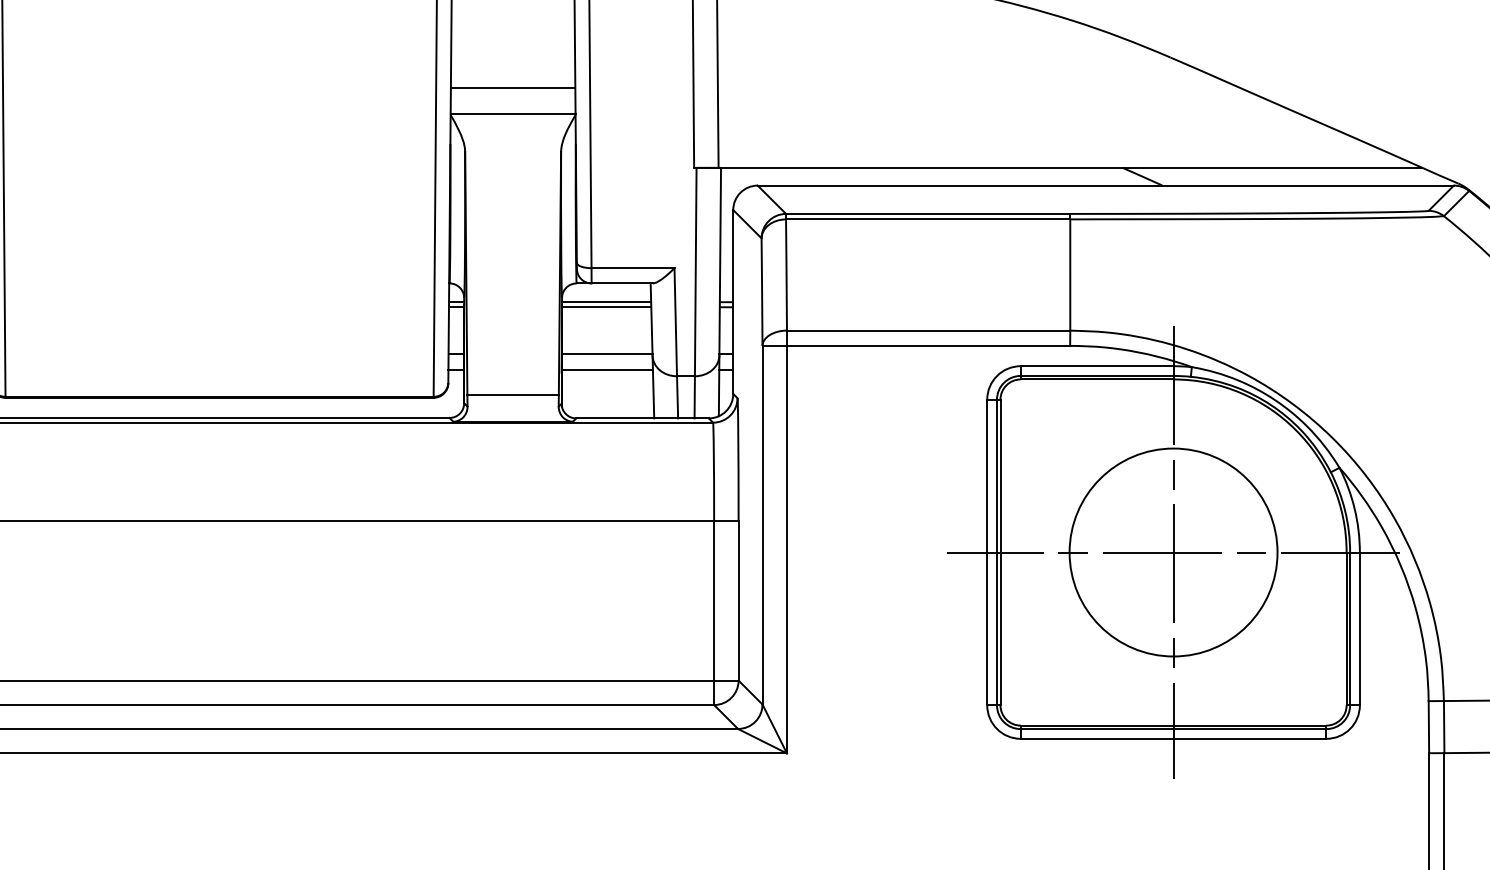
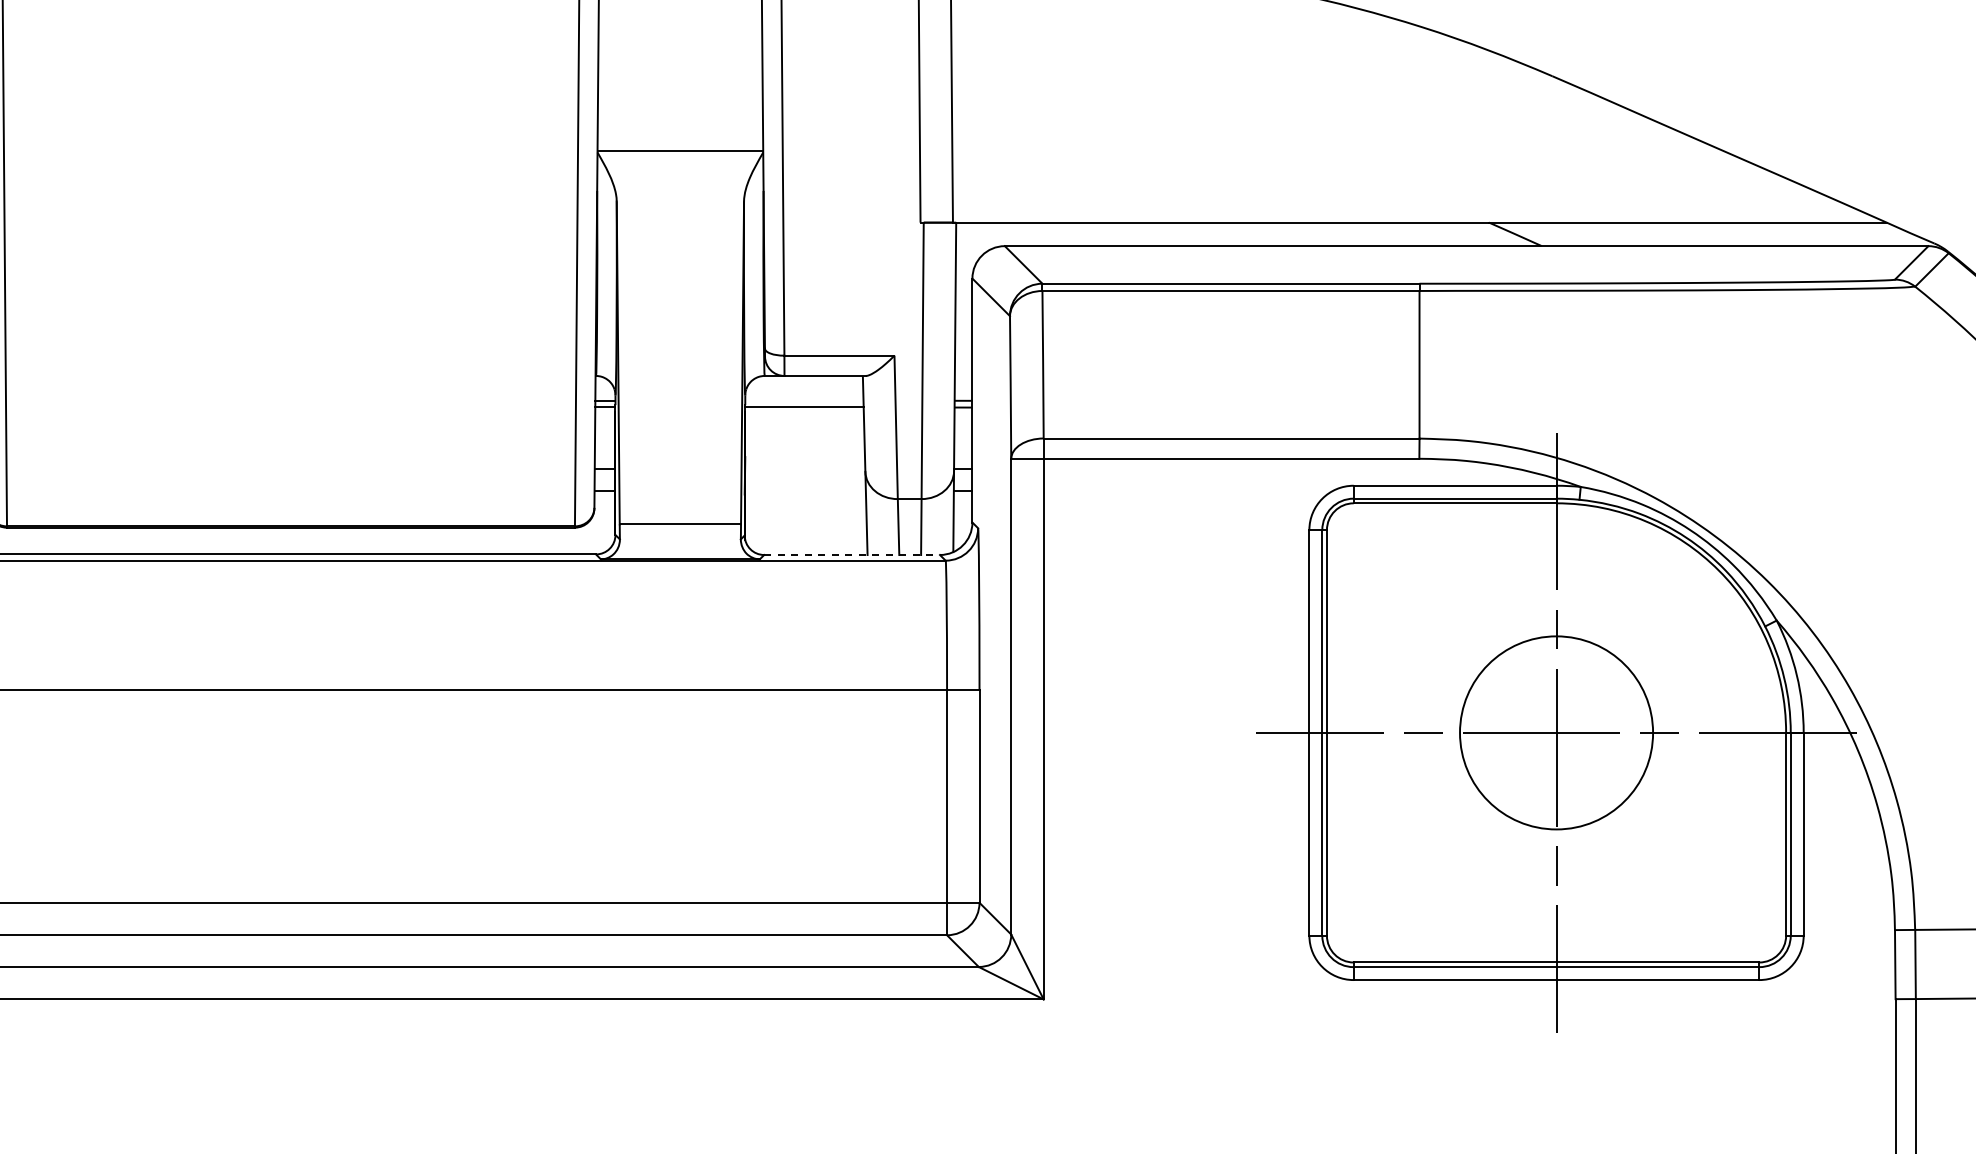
line: (512, 87) -> (679, 116), removed
line: (606, 301) -> (804, 400), removed
line: (607, 353) -> (805, 468), removed
line: (607, 369) -> (805, 490), removed
line: (642, 418) -> (852, 555), solid -> dashed
circle: (1173, 552) -> (1556, 732), size x0.7

